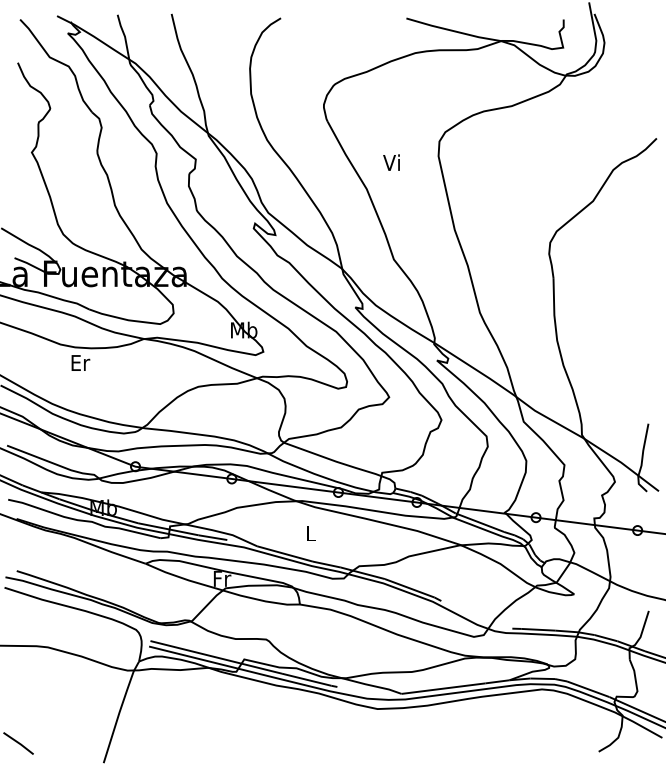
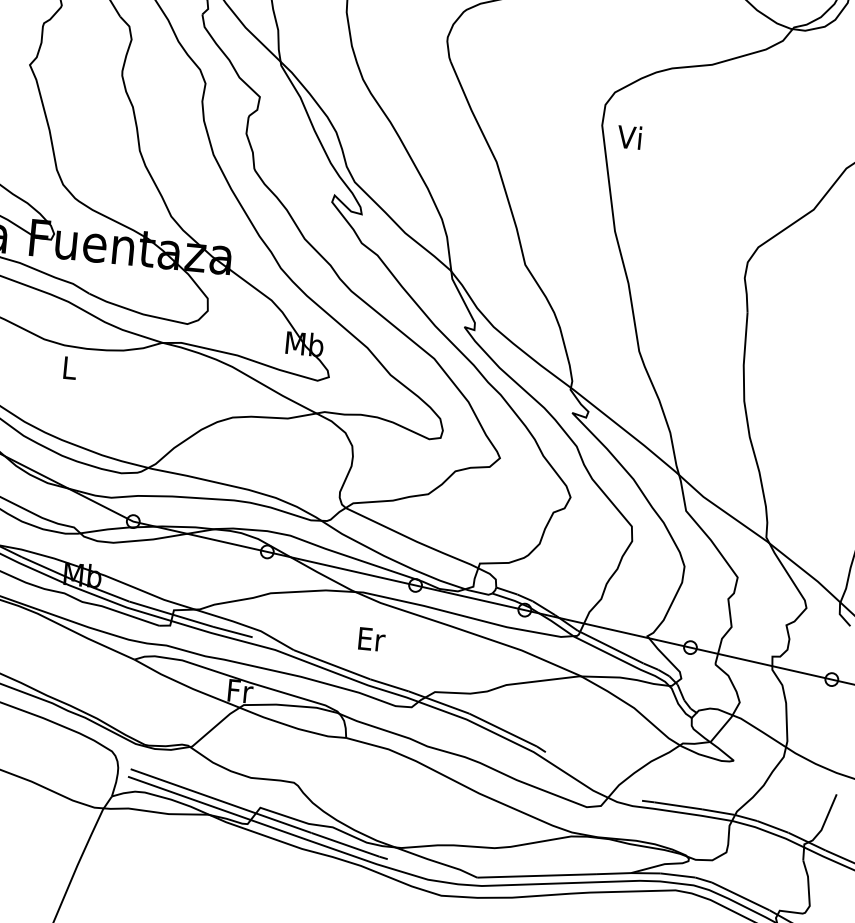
text: (391, 162) -> (629, 136), moved
text: (80, 362) -> (69, 367), Er -> L
text: (311, 533) -> (372, 639), L -> Er

